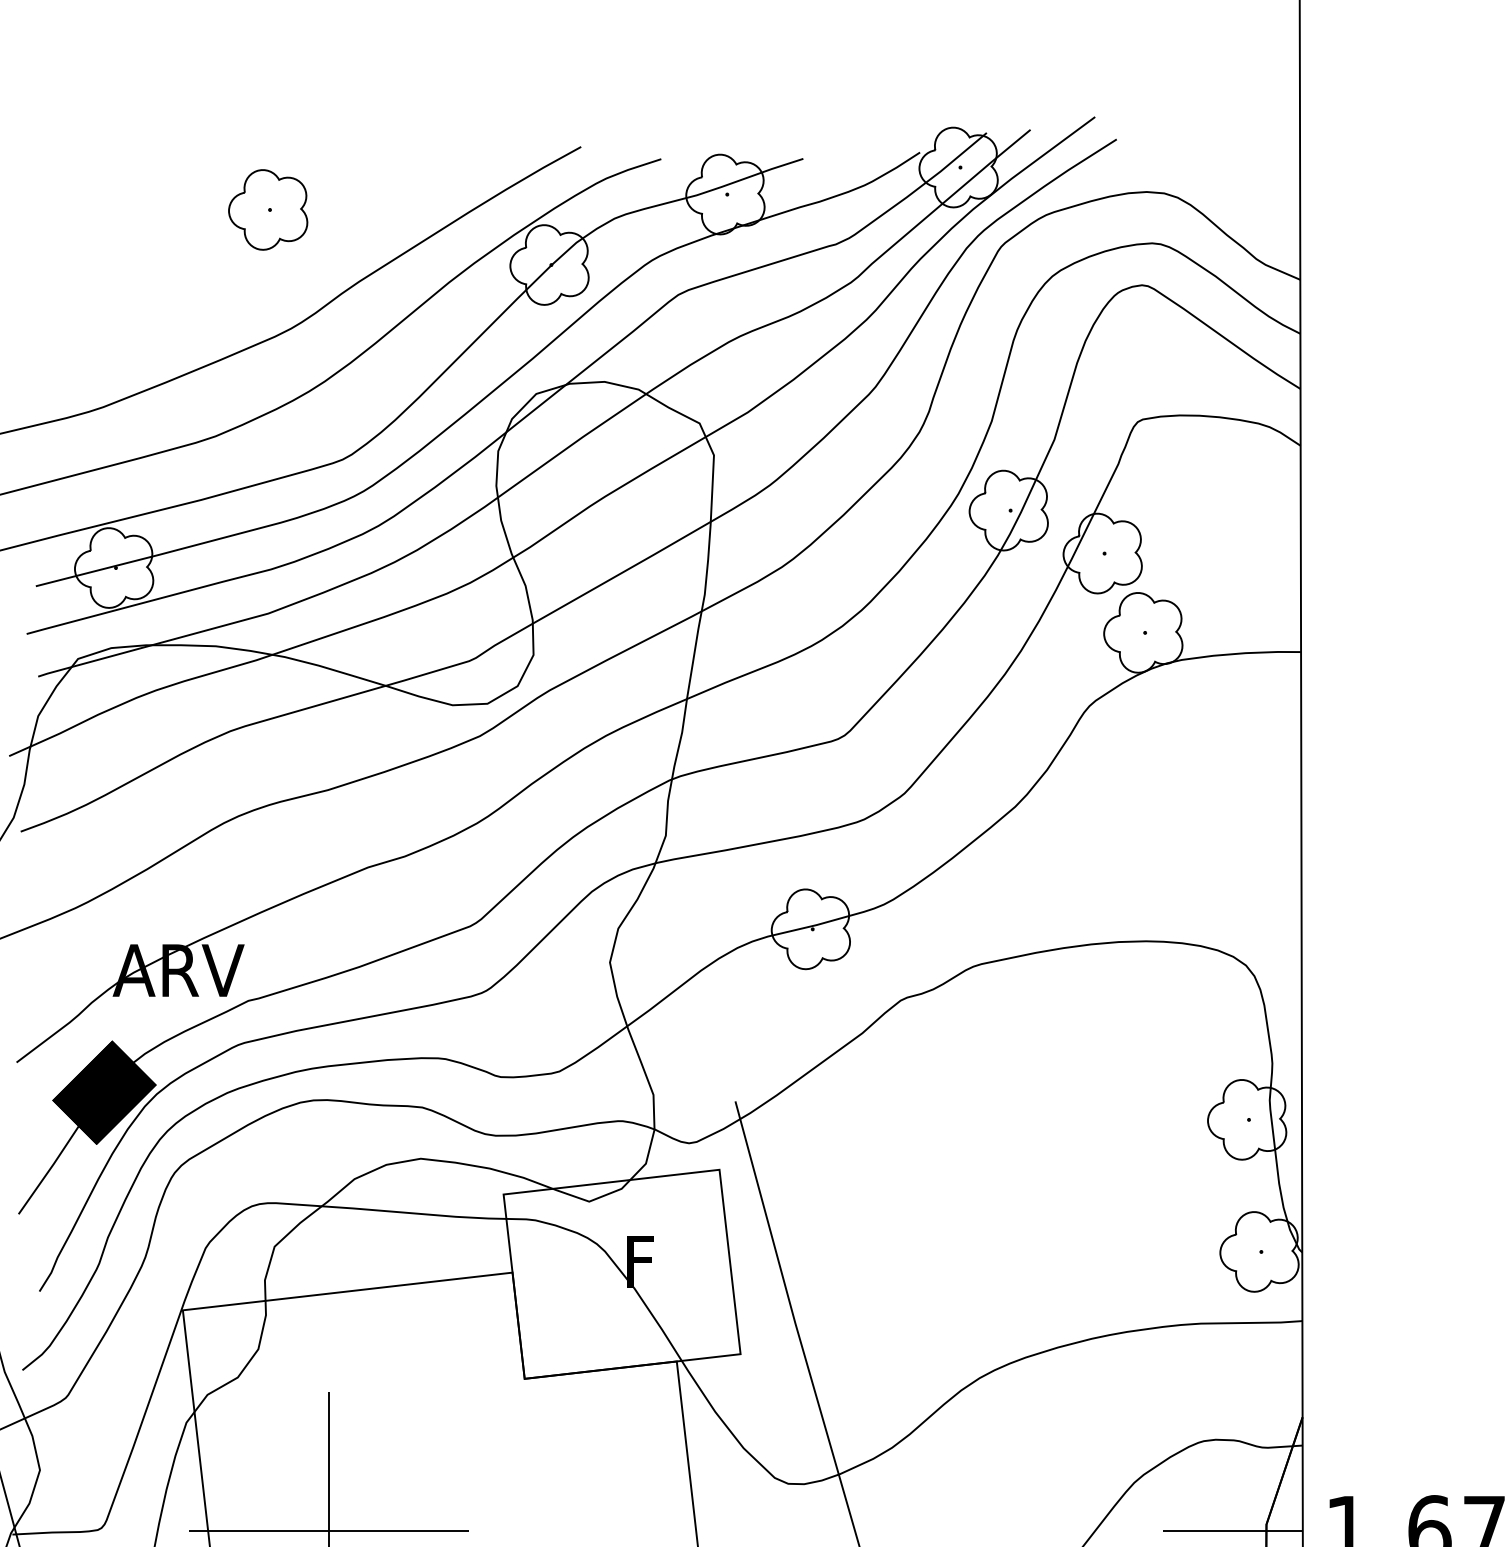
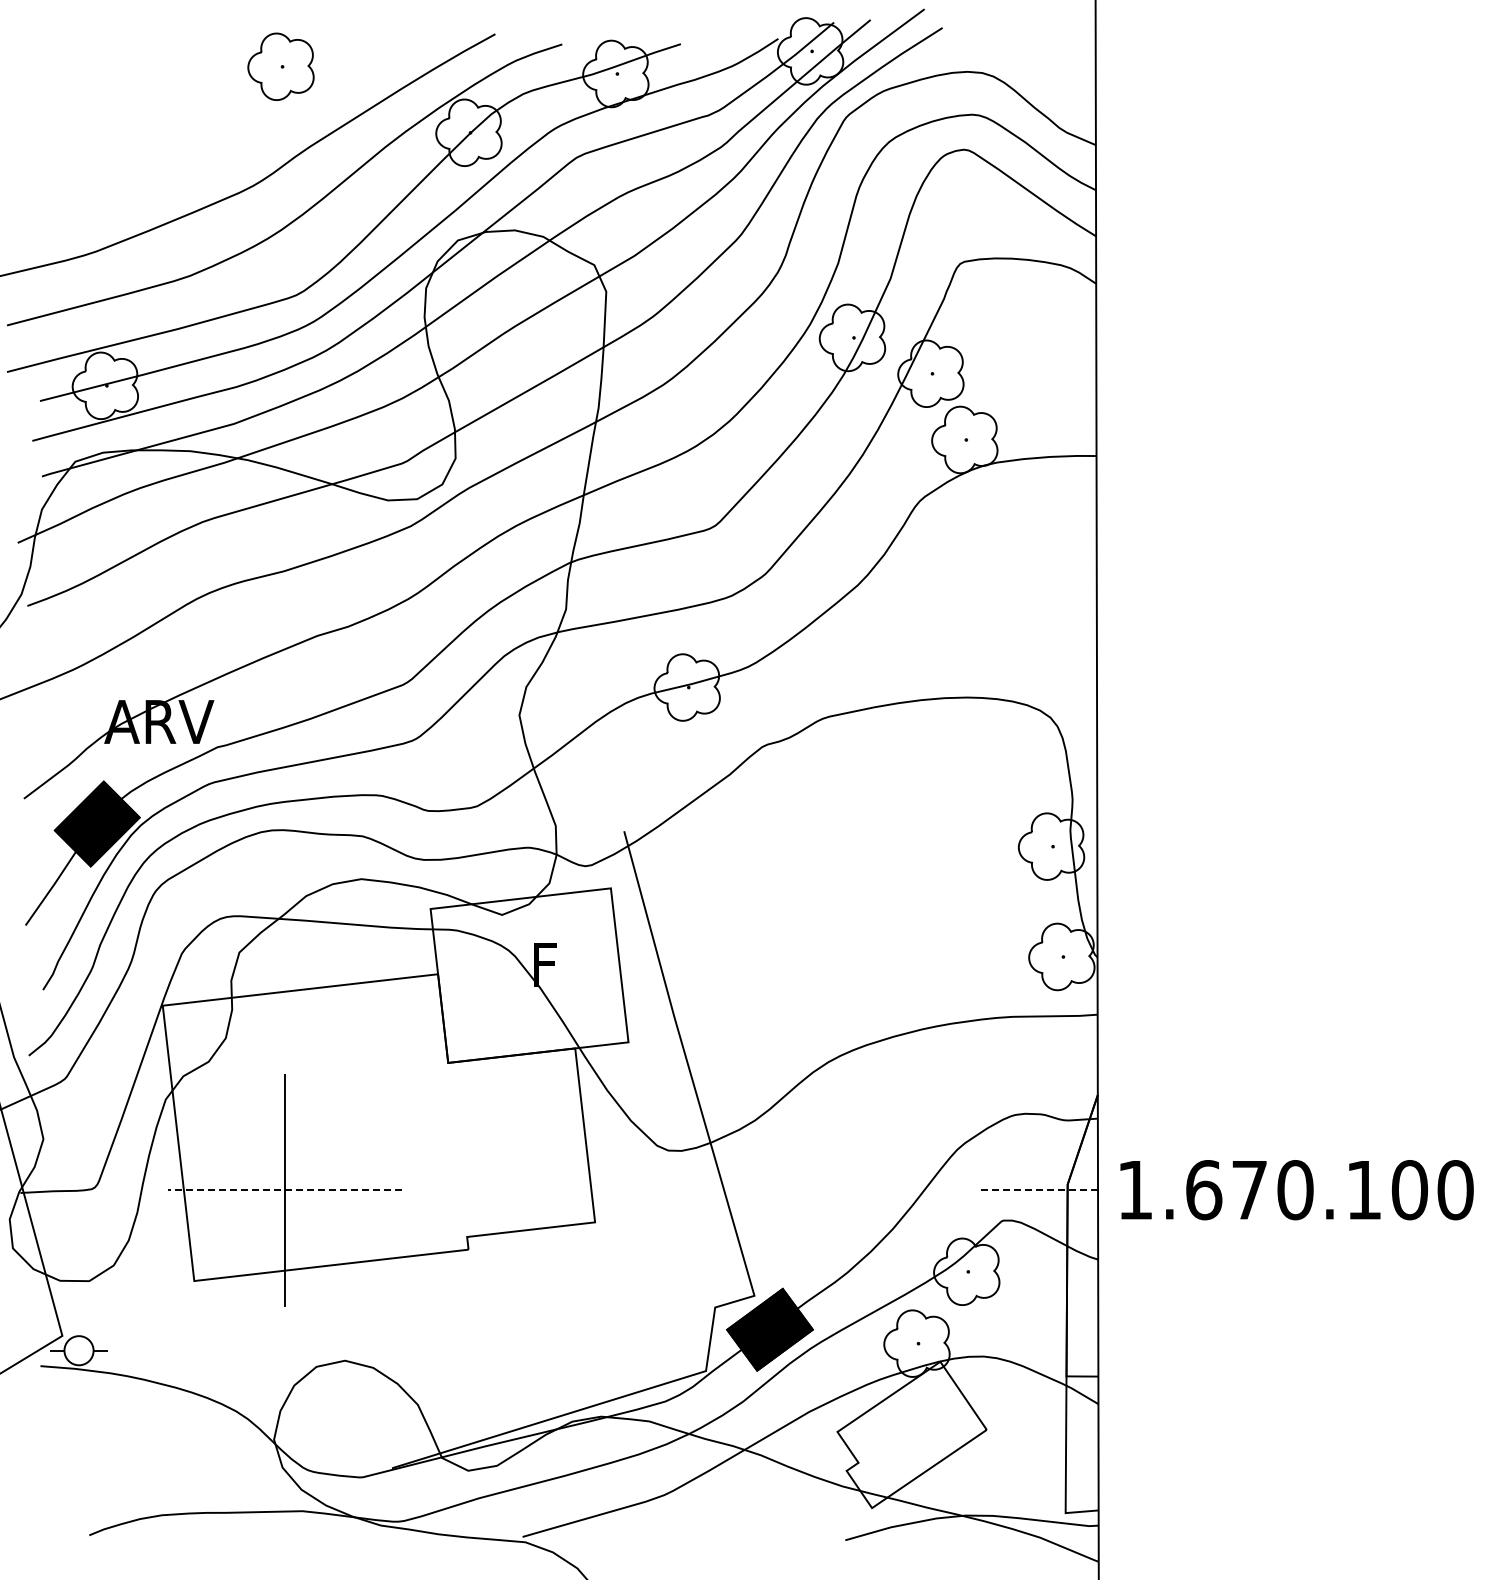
part: (267, 209) -> (280, 66), moved
line: (328, 1531) -> (284, 1190), solid -> dashed
line: (1232, 1531) -> (1039, 1190), solid -> dashed

